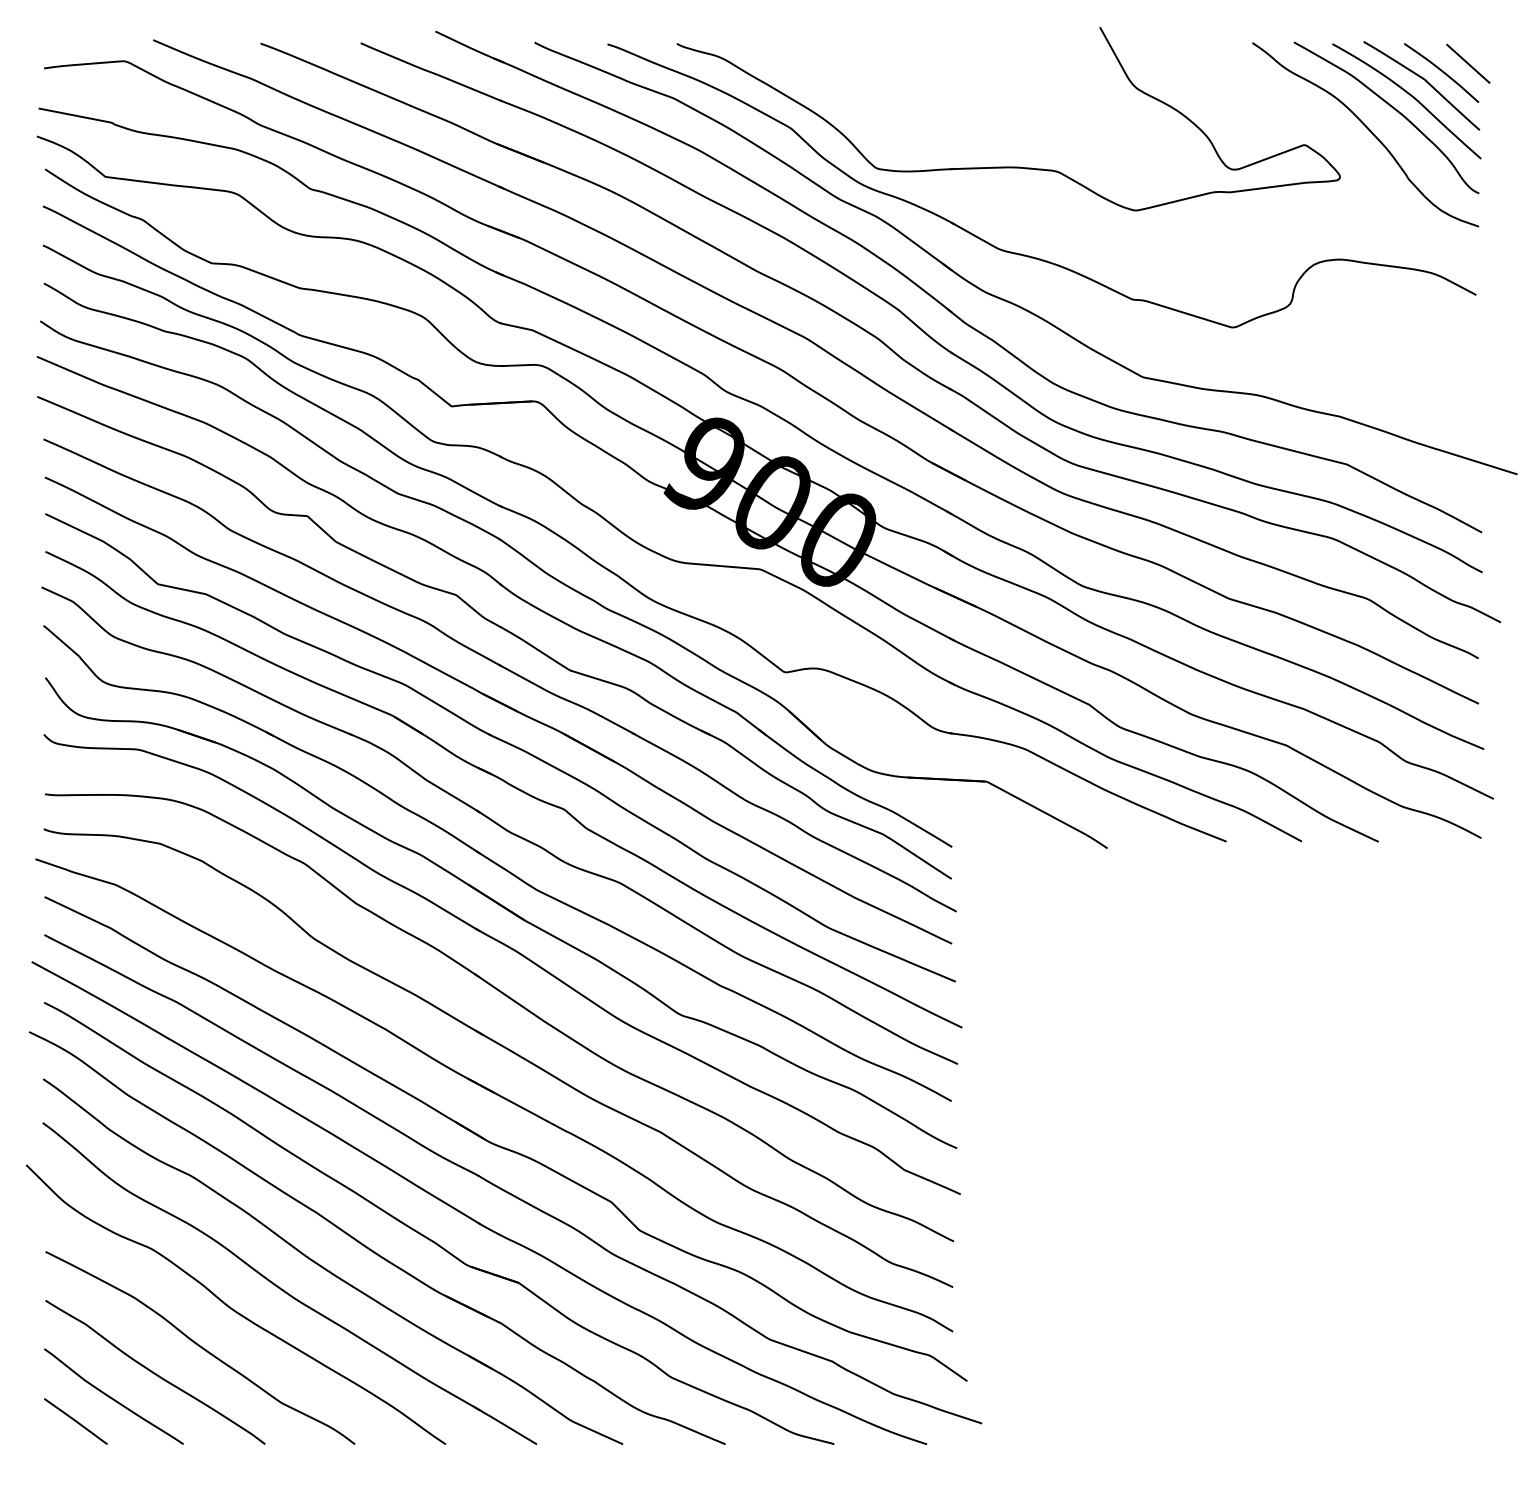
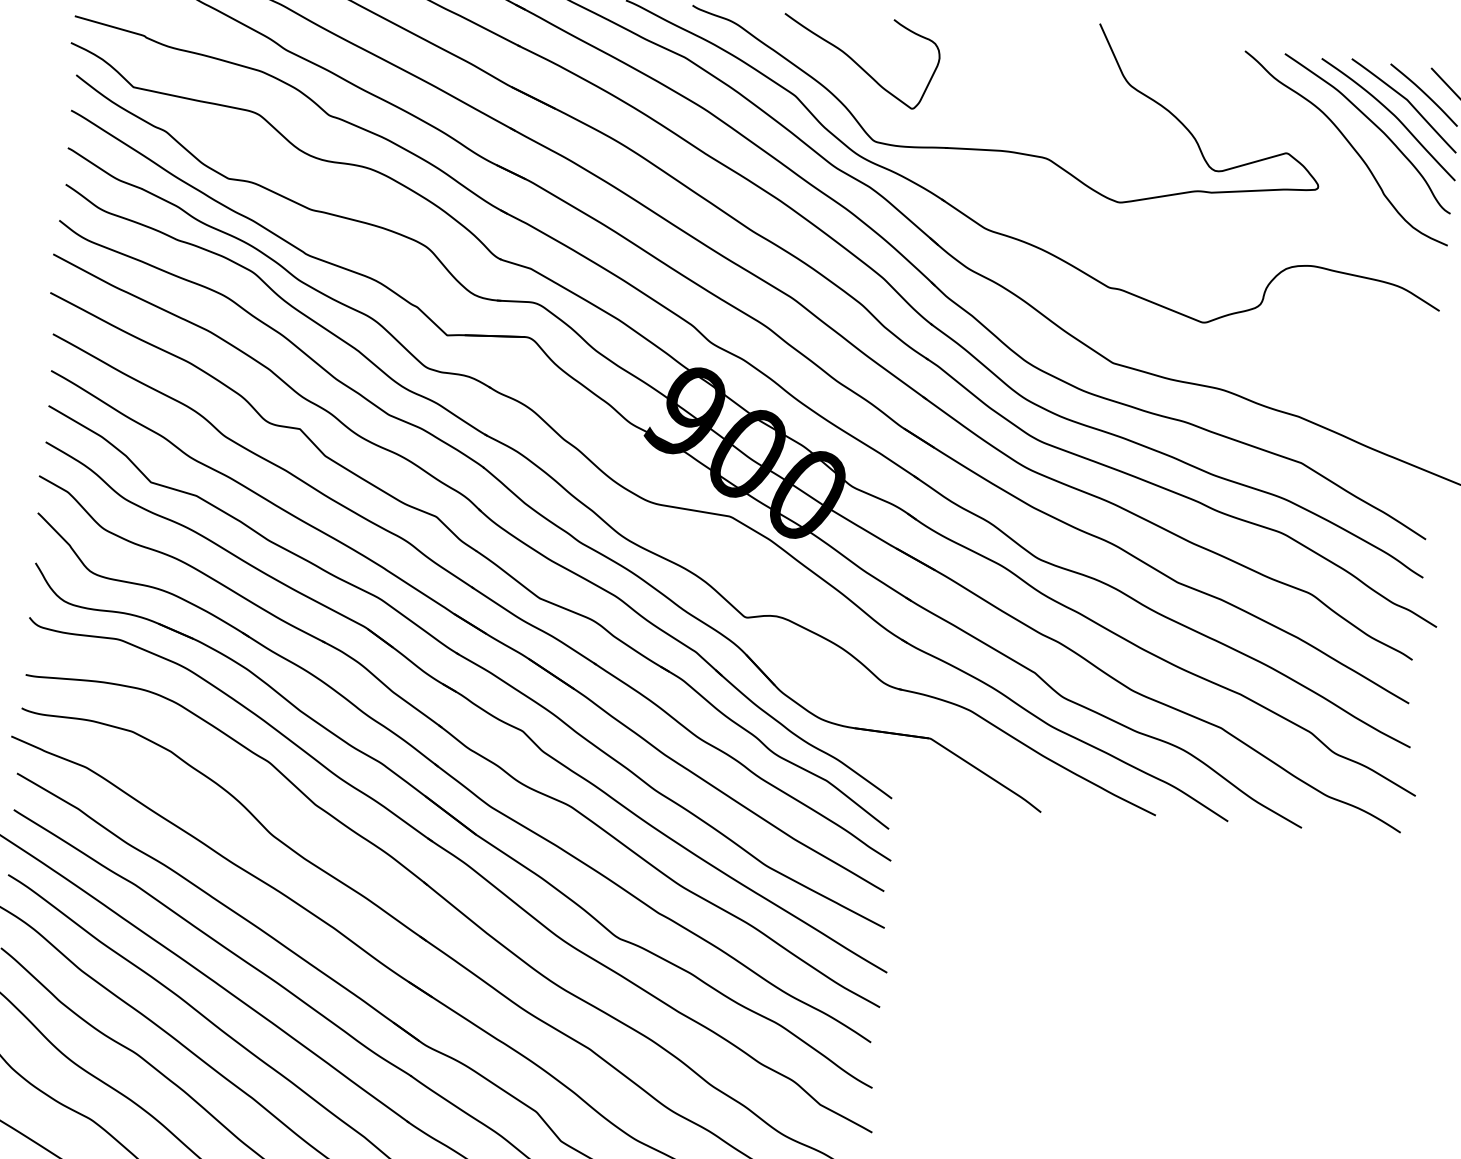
curve: (853, 89) -> (858, 63), added

